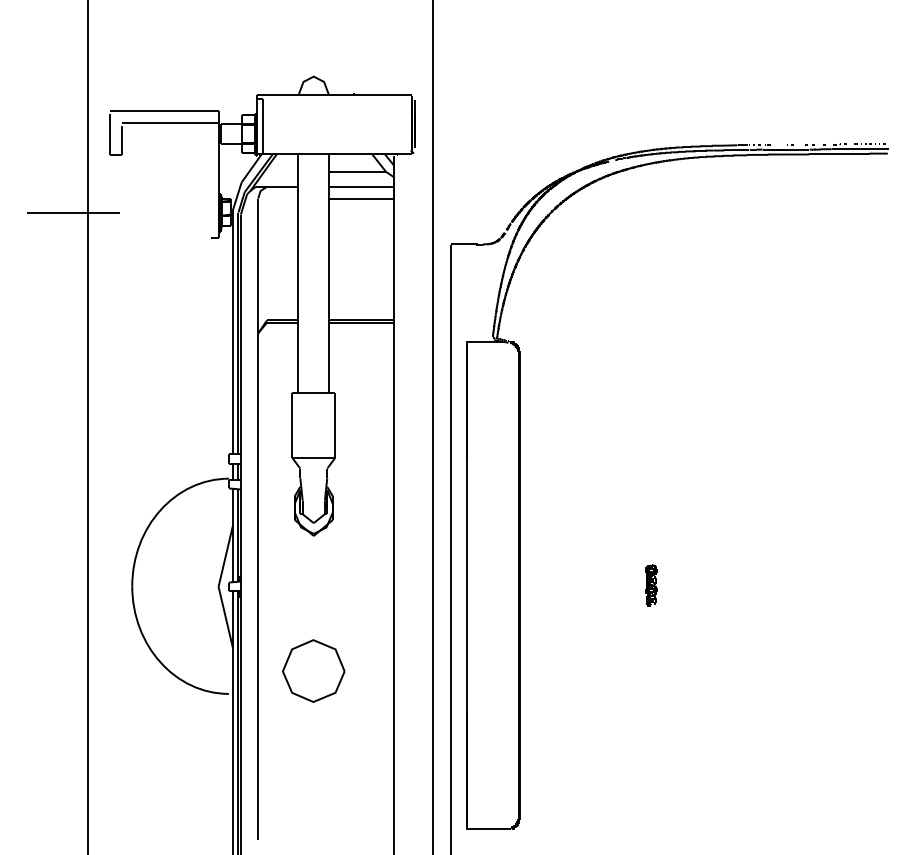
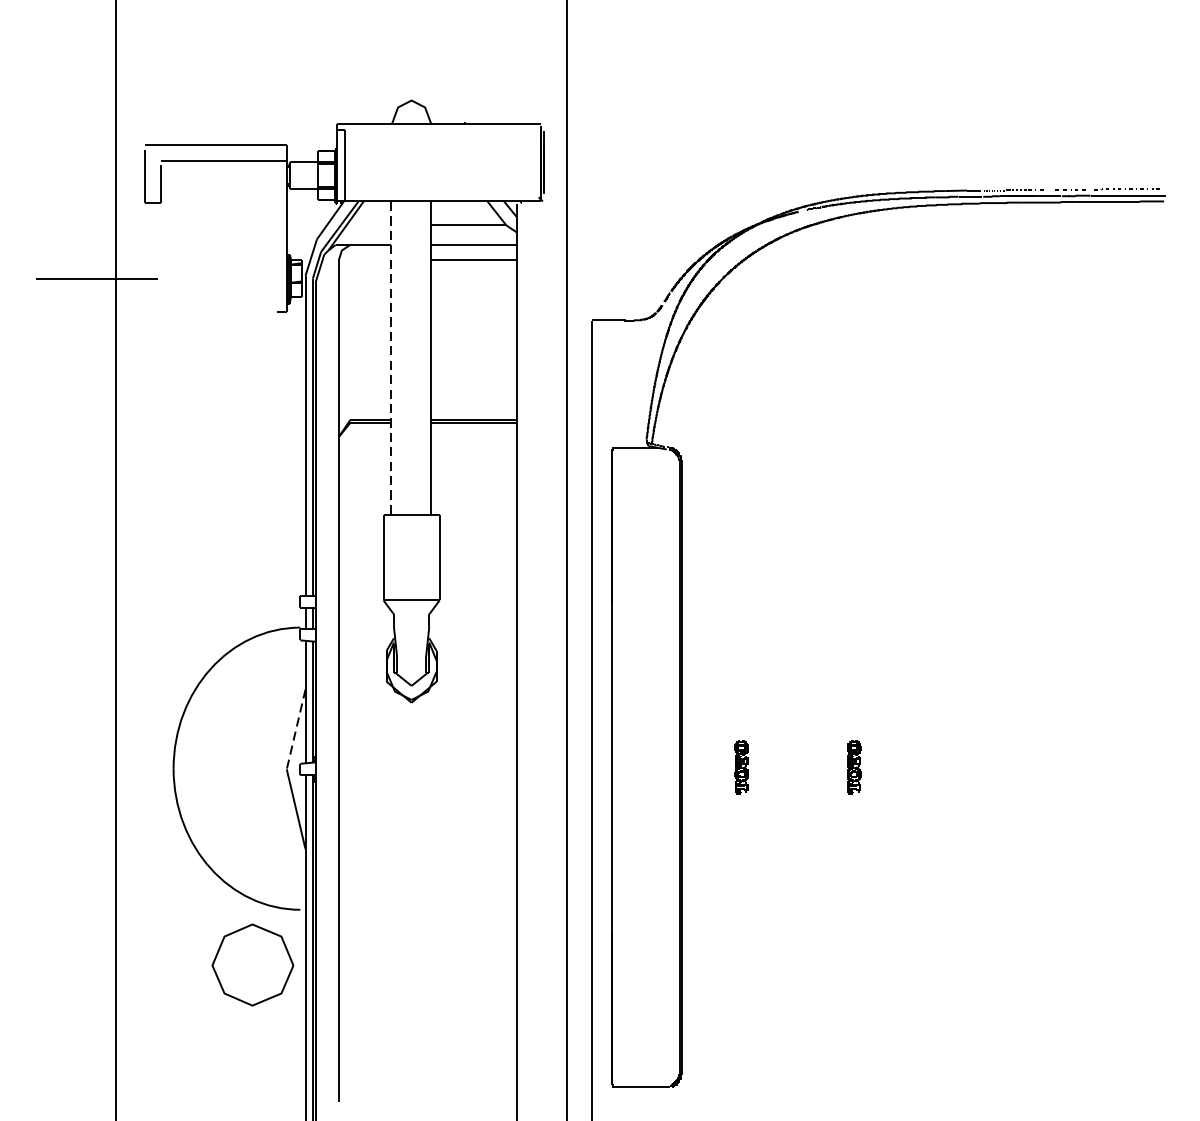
line: (297, 273) -> (390, 358), solid -> dashed
line: (225, 556) -> (295, 729), solid -> dashed
part: (565, 585) -> (741, 767), added
part: (313, 670) -> (252, 964), moved

